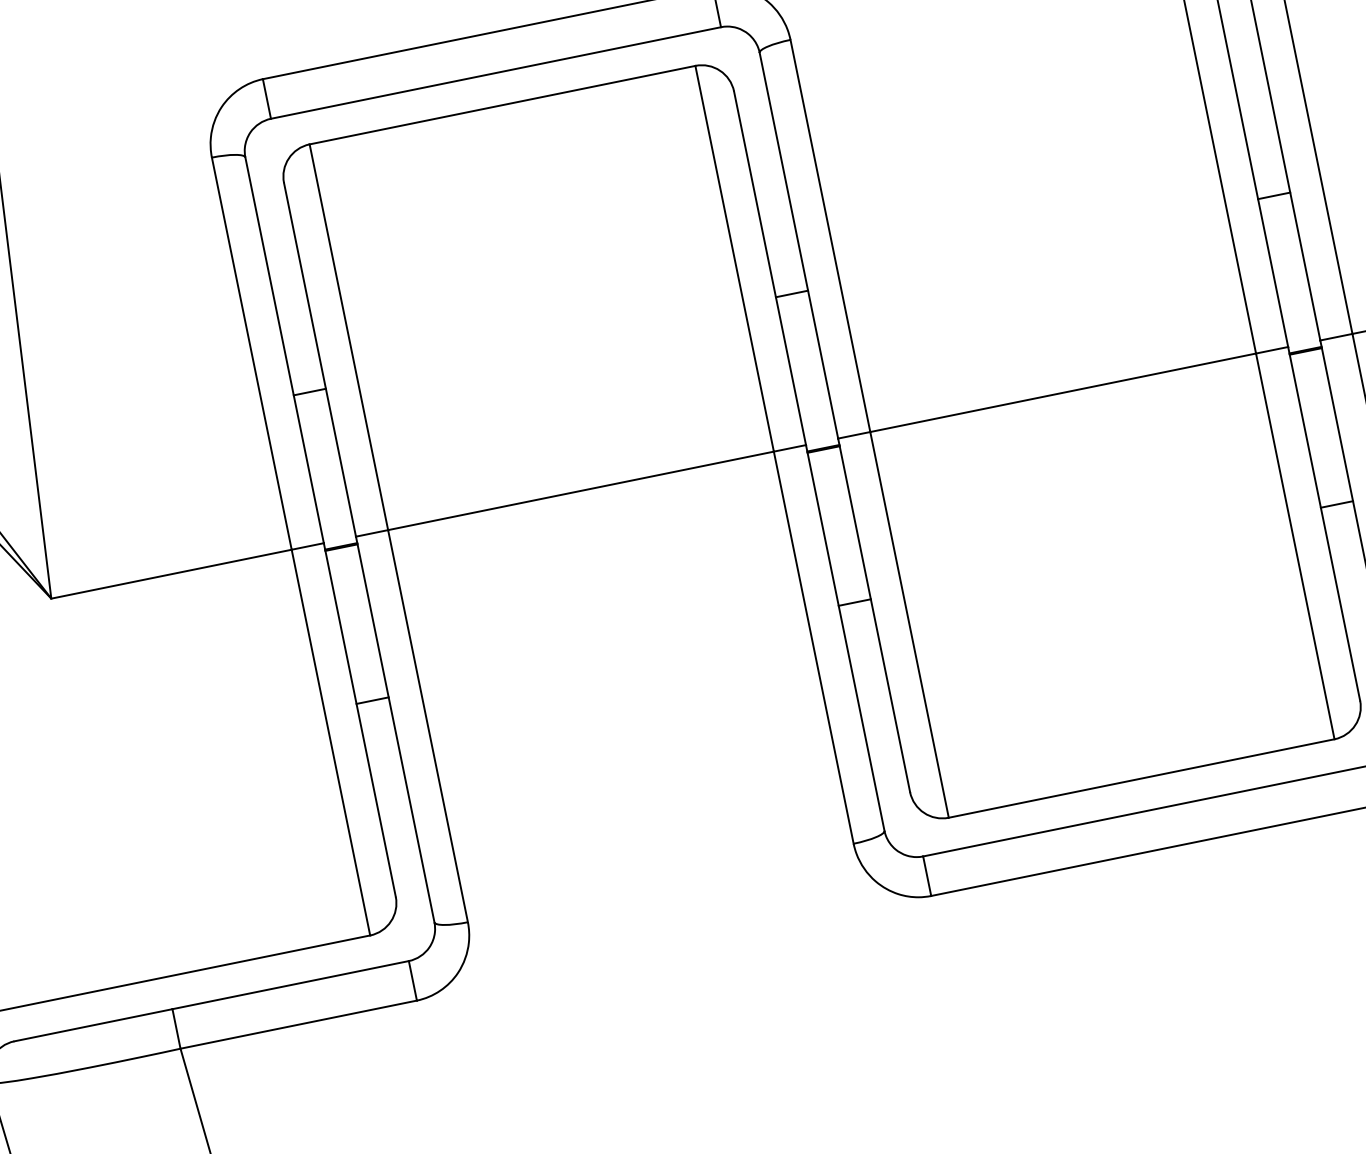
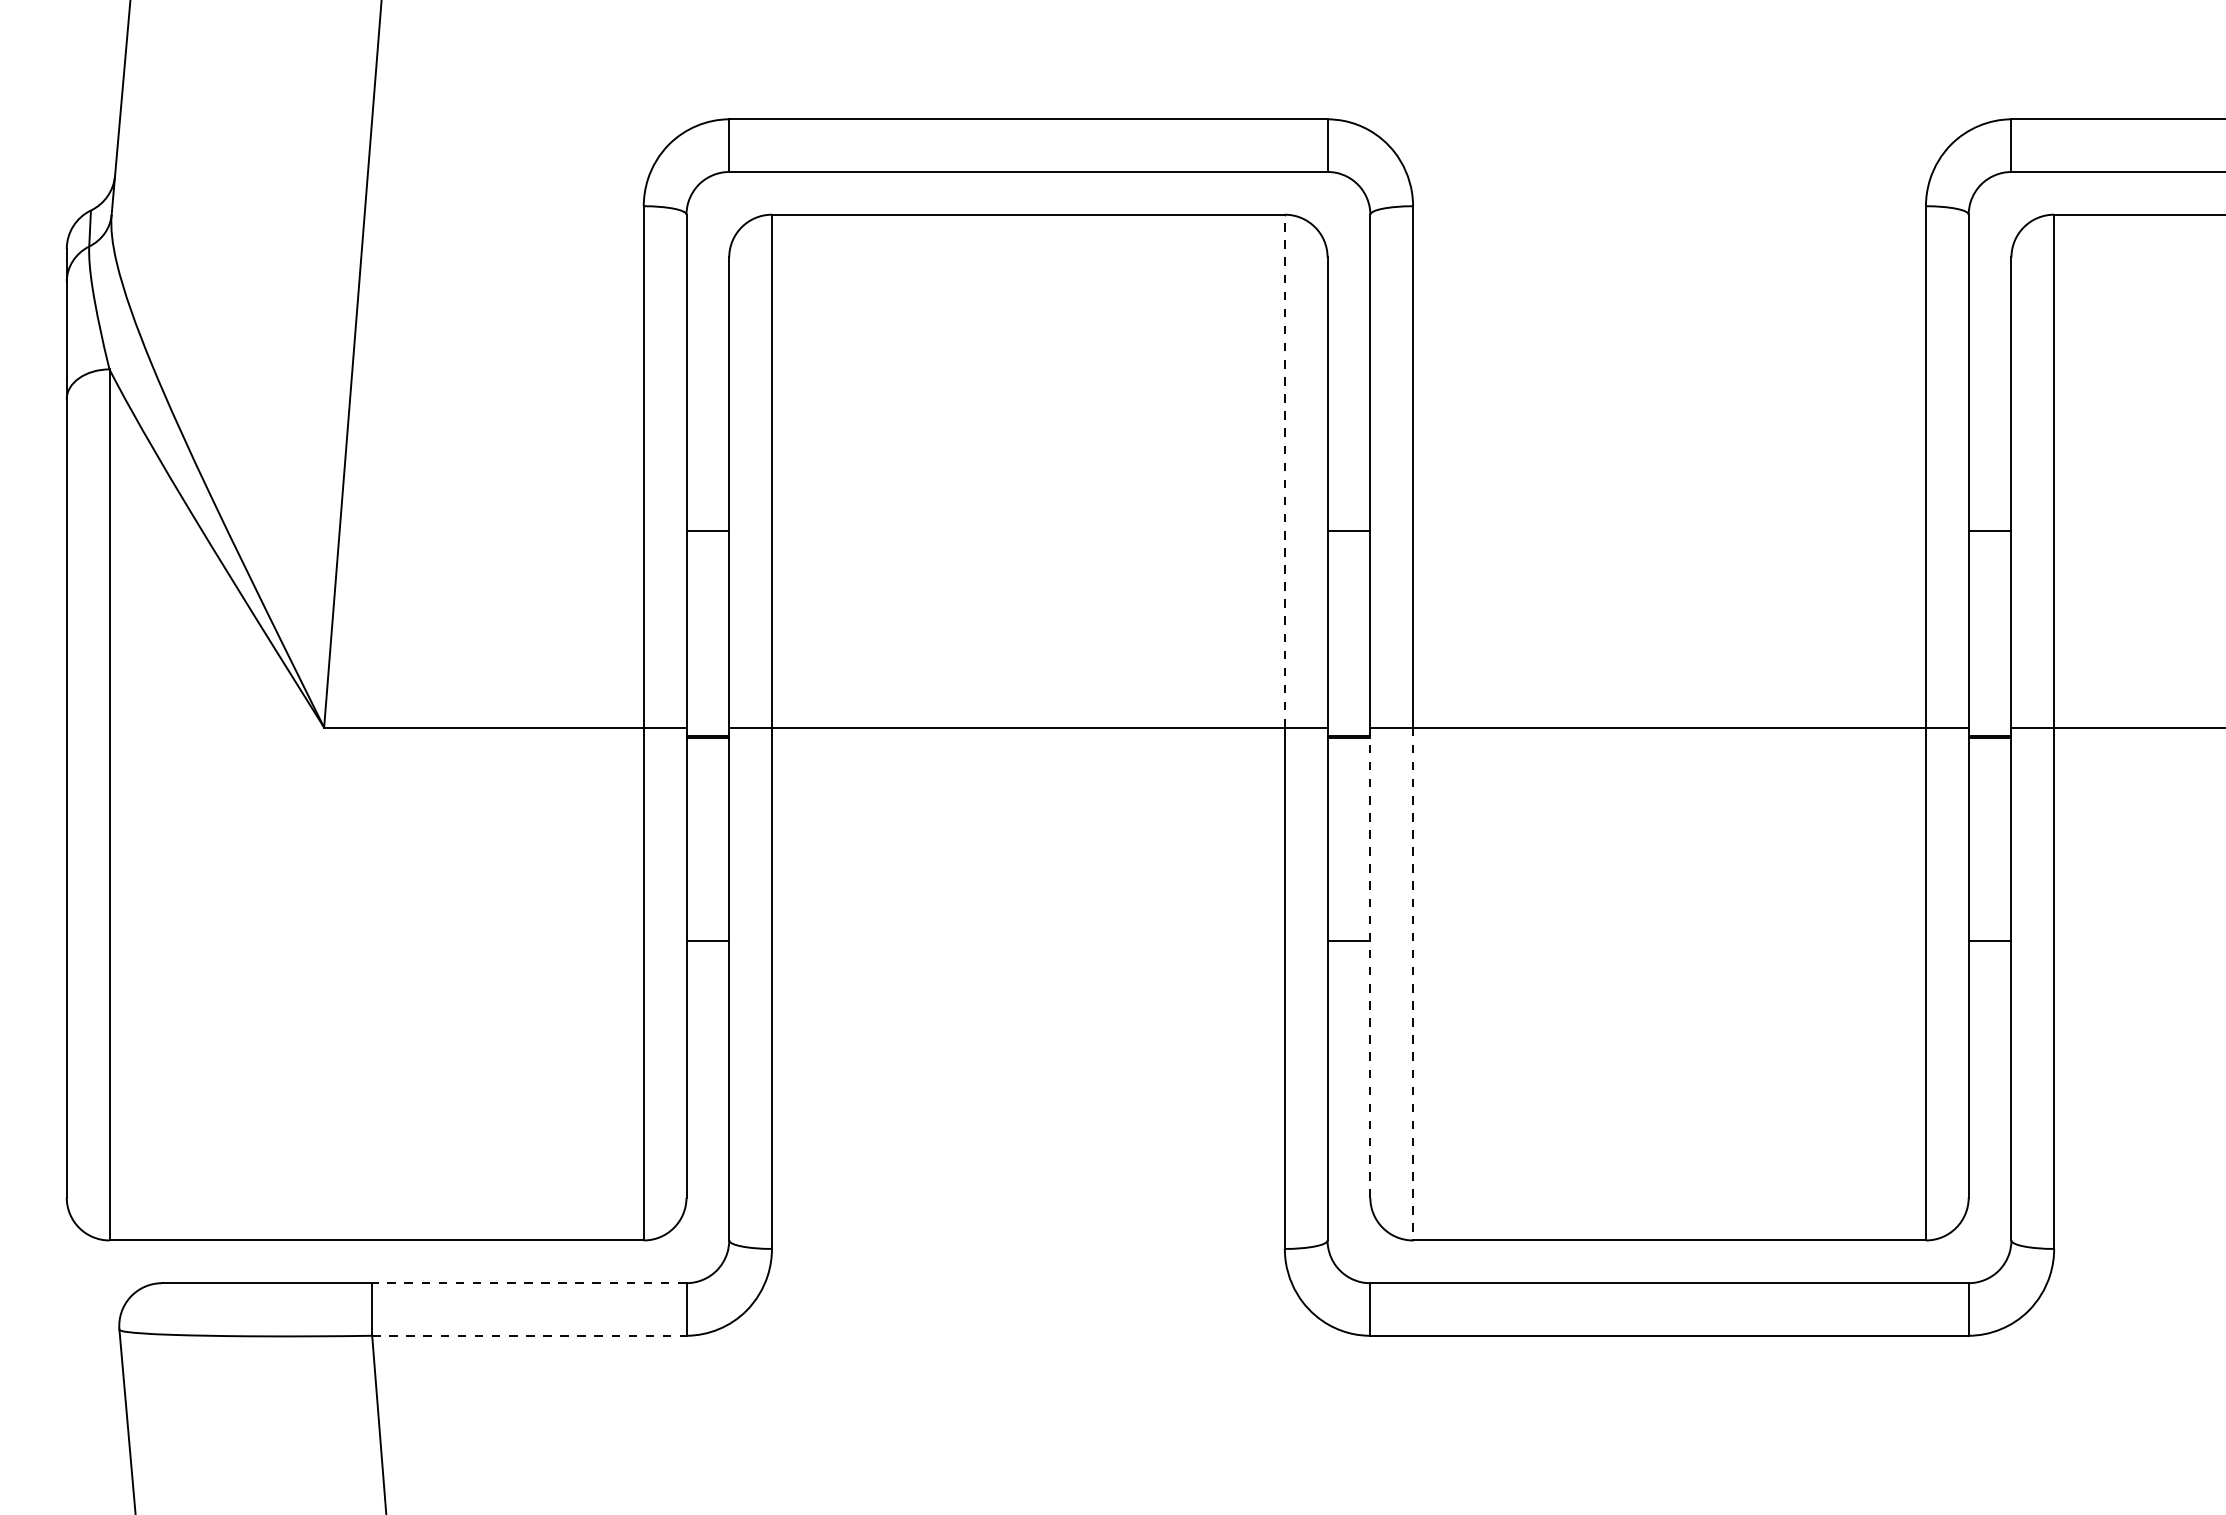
line: (734, 258) -> (1284, 470), solid -> dashed
line: (874, 615) -> (1370, 962), solid -> dashed
line: (909, 625) -> (1413, 984), solid -> dashed
line: (290, 985) -> (528, 1283), solid -> dashed
line: (298, 1024) -> (529, 1335), solid -> dashed

